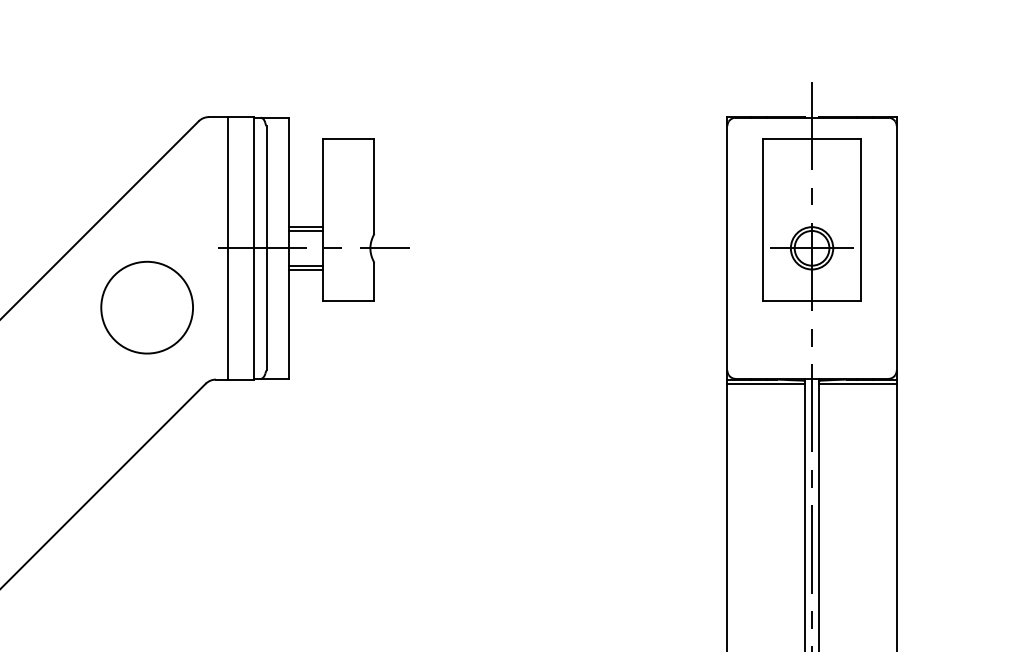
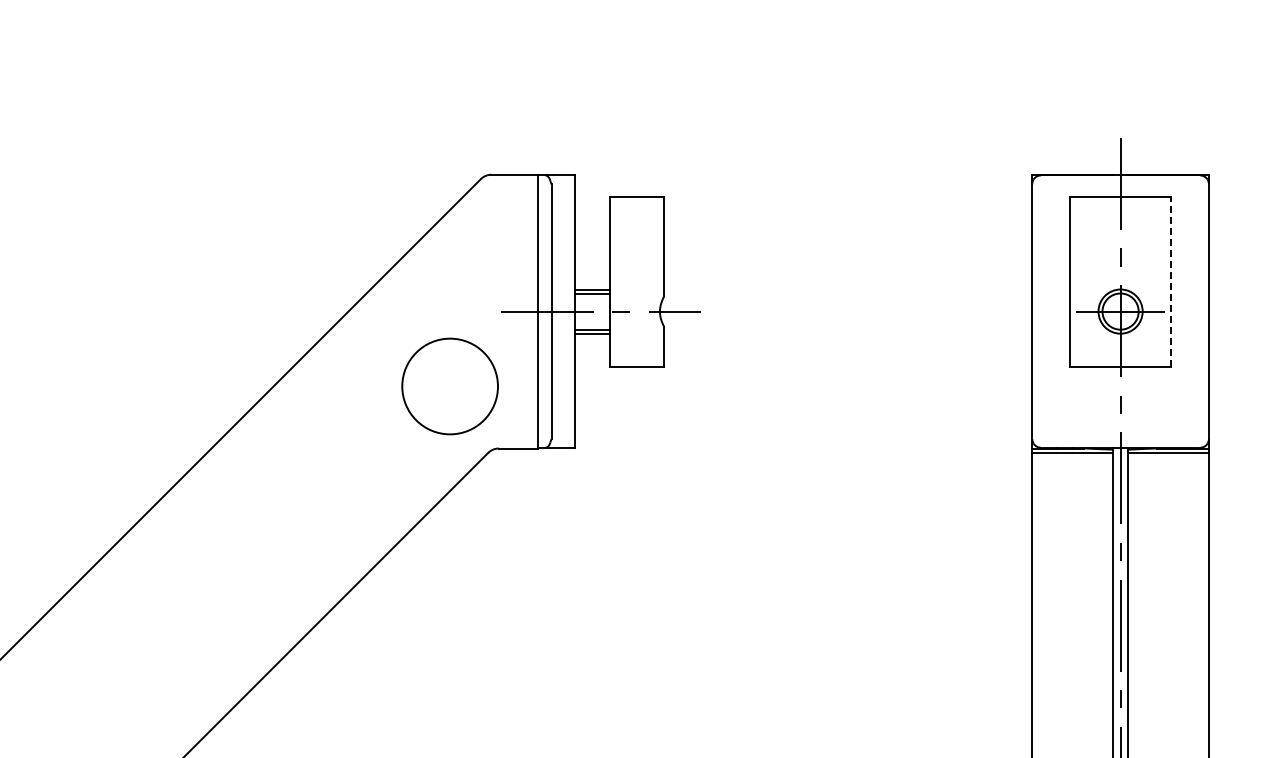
line: (860, 220) -> (1171, 282), solid -> dashed
line: (228, 248) -> (511, 311), removed
circle: (146, 307) -> (449, 386), moved

